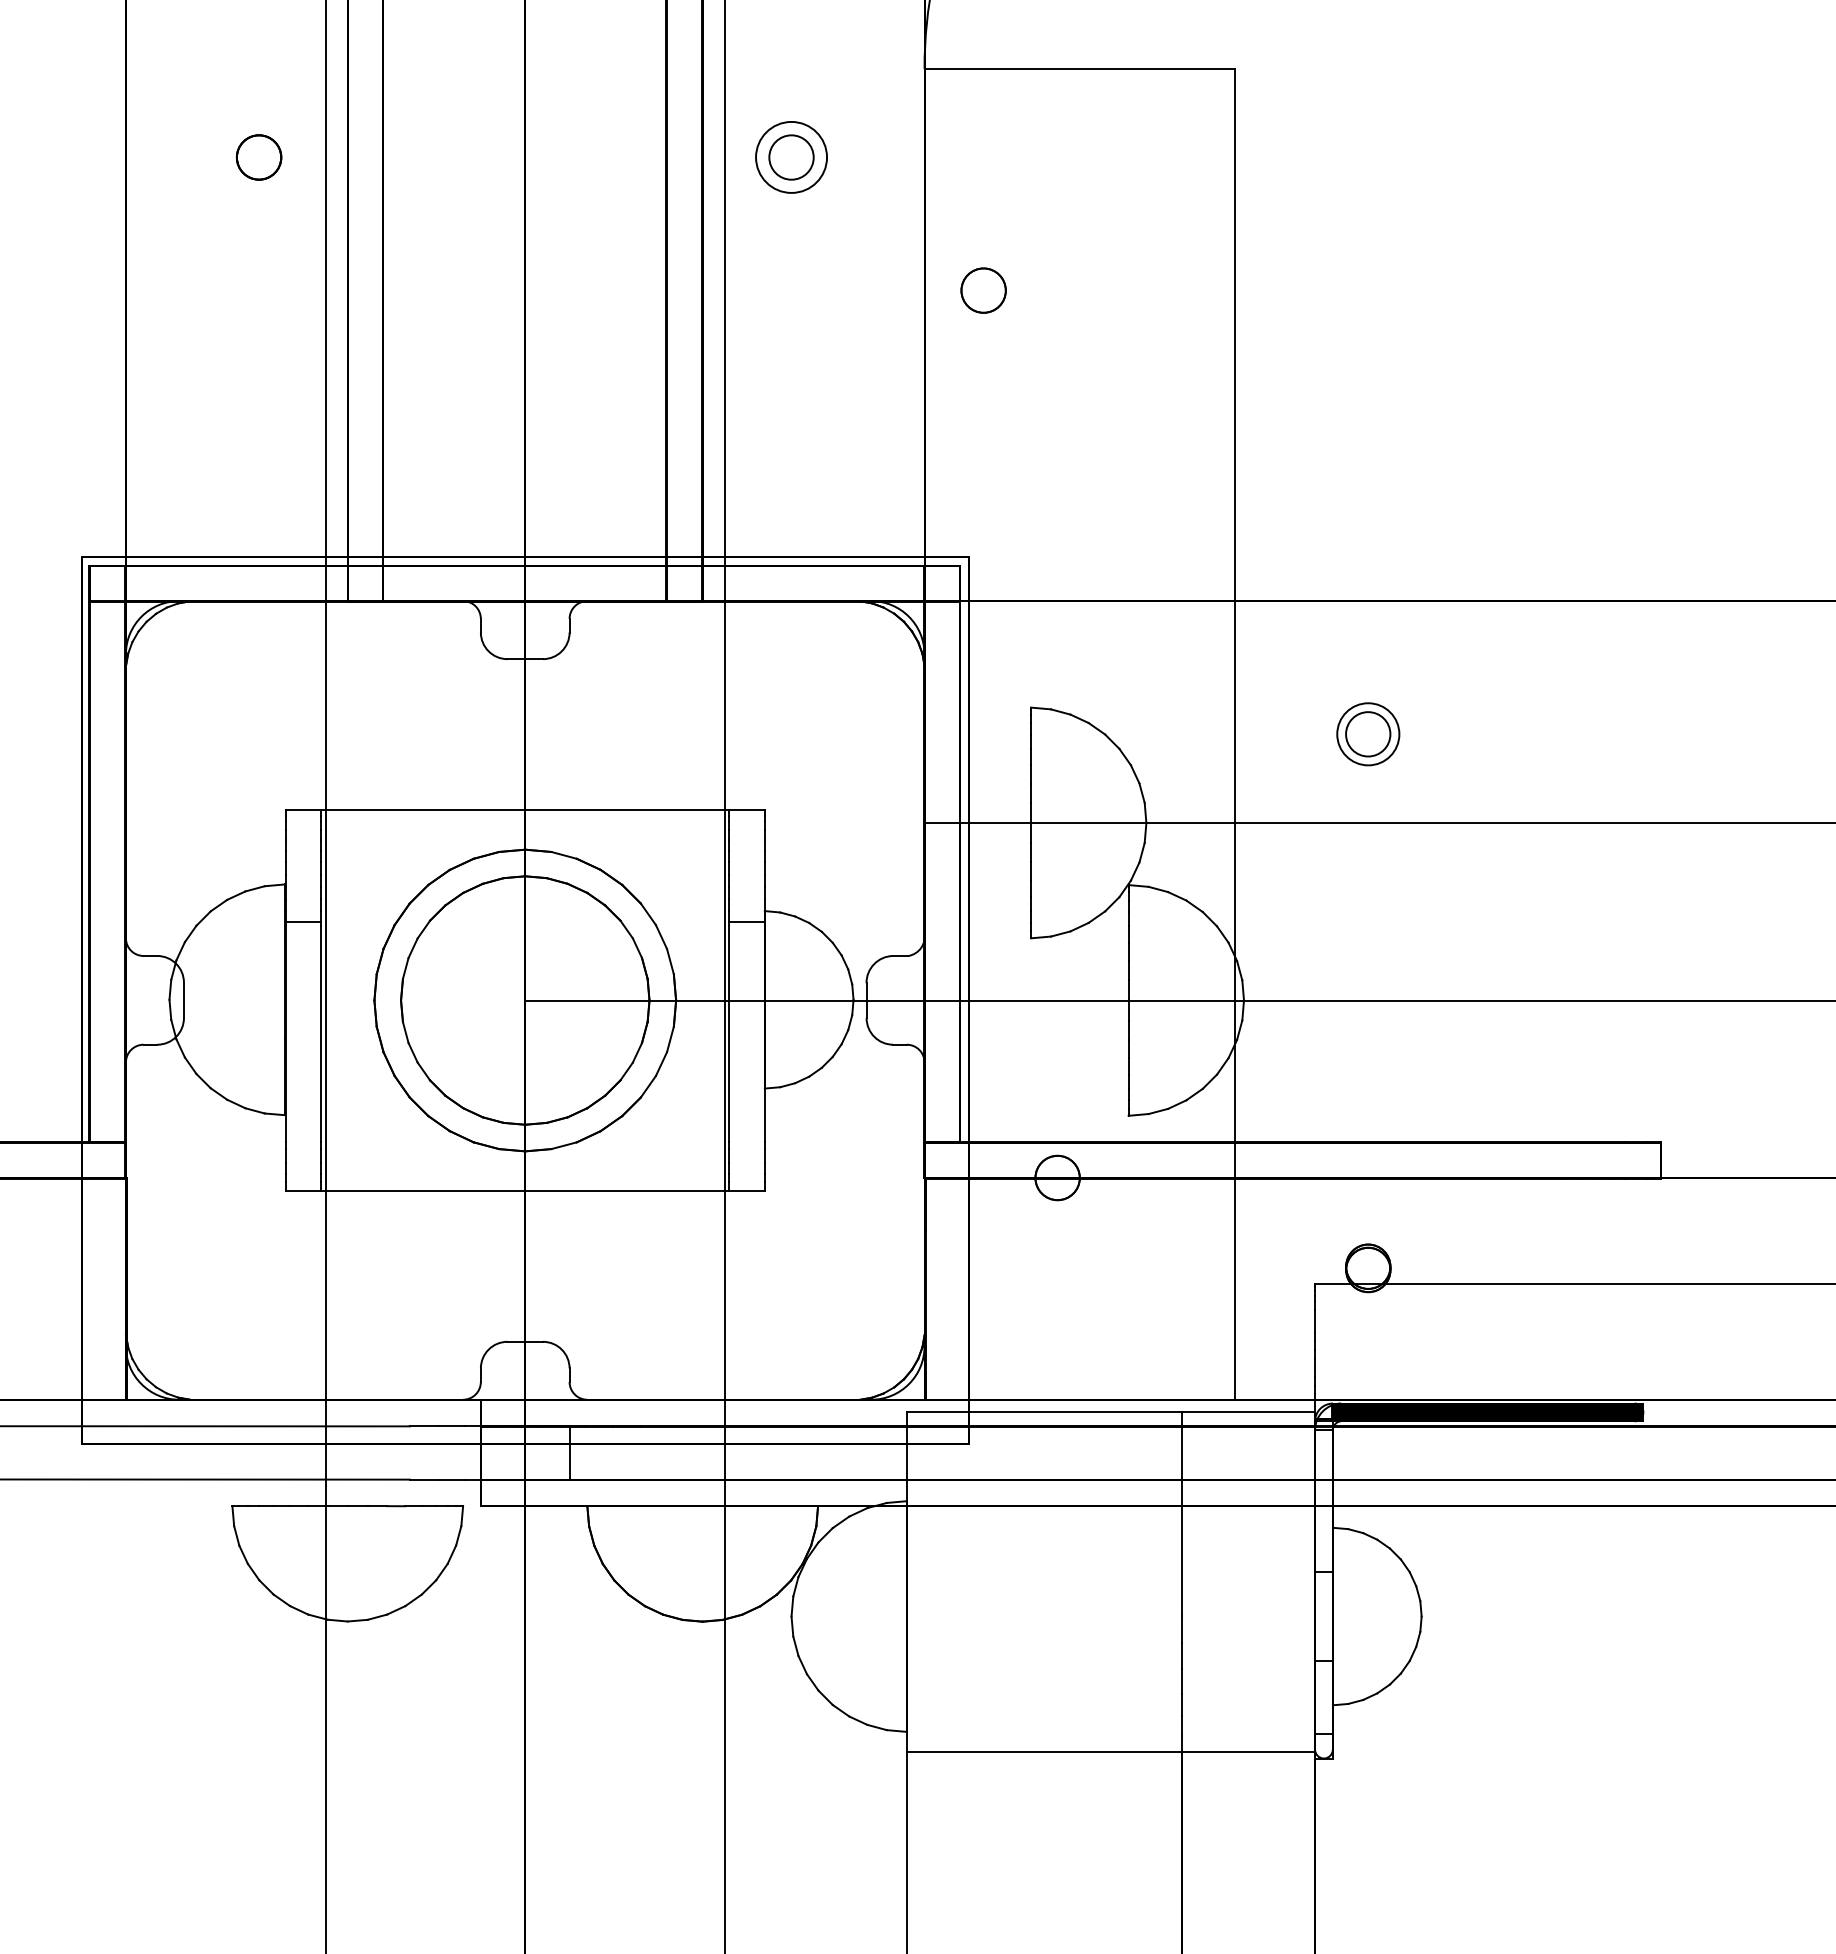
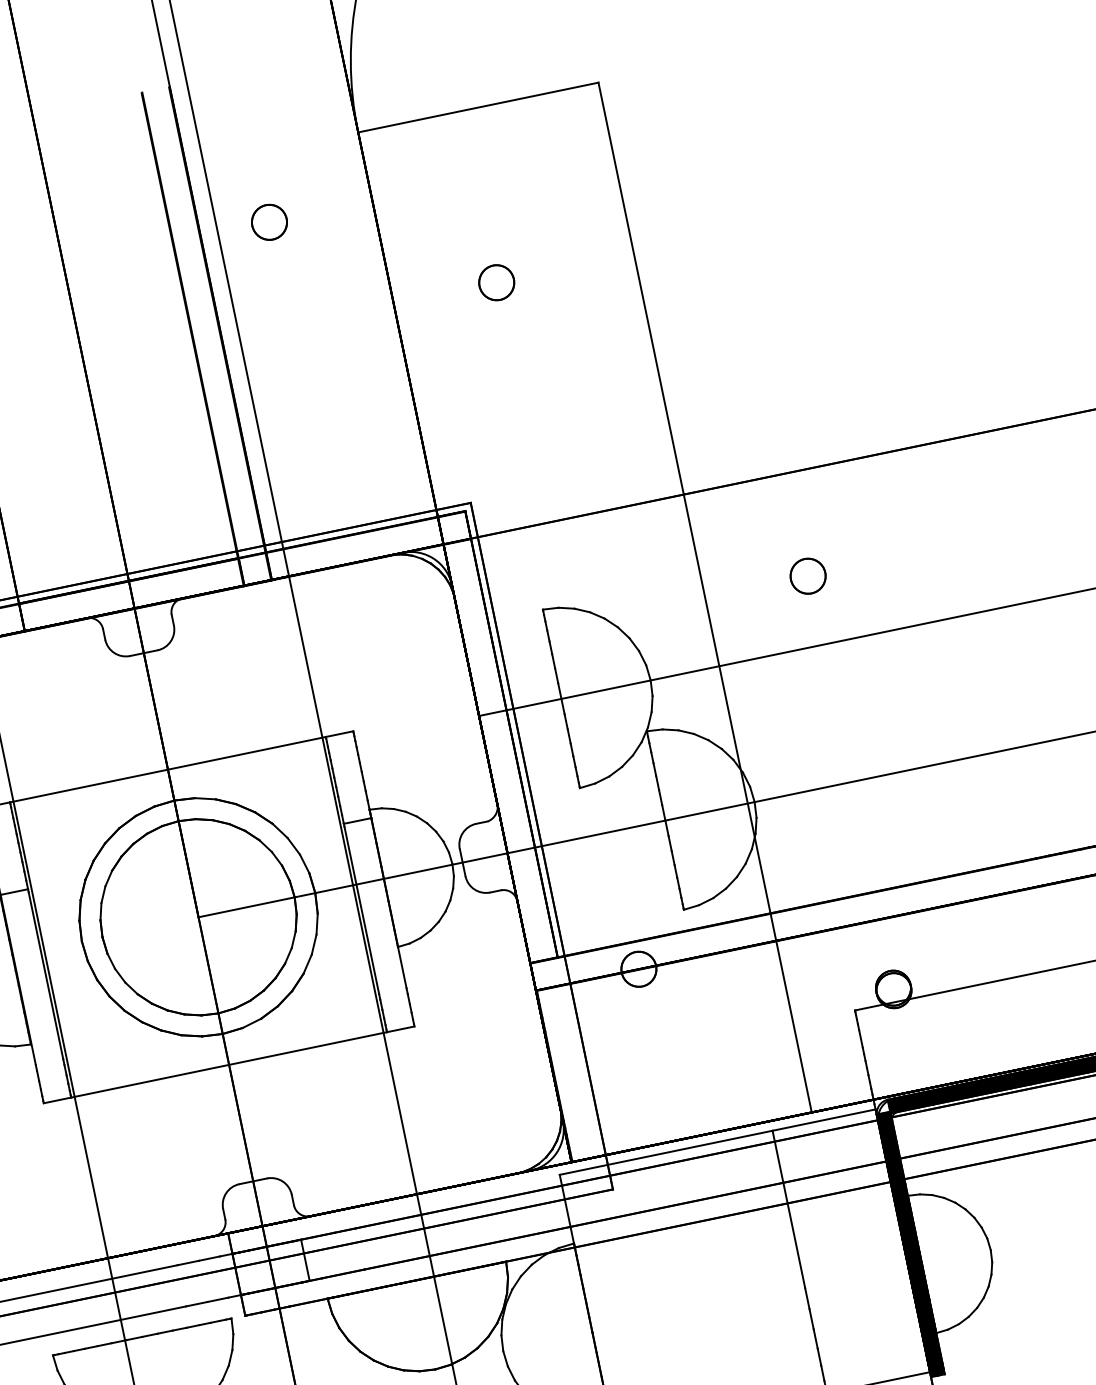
circle: (791, 157) -> (269, 222), size x0.62
circle: (983, 290) -> (496, 282), moved
circle: (1368, 734) -> (808, 576), size x0.71
fill: (1323, 1588) -> (910, 1244), added

